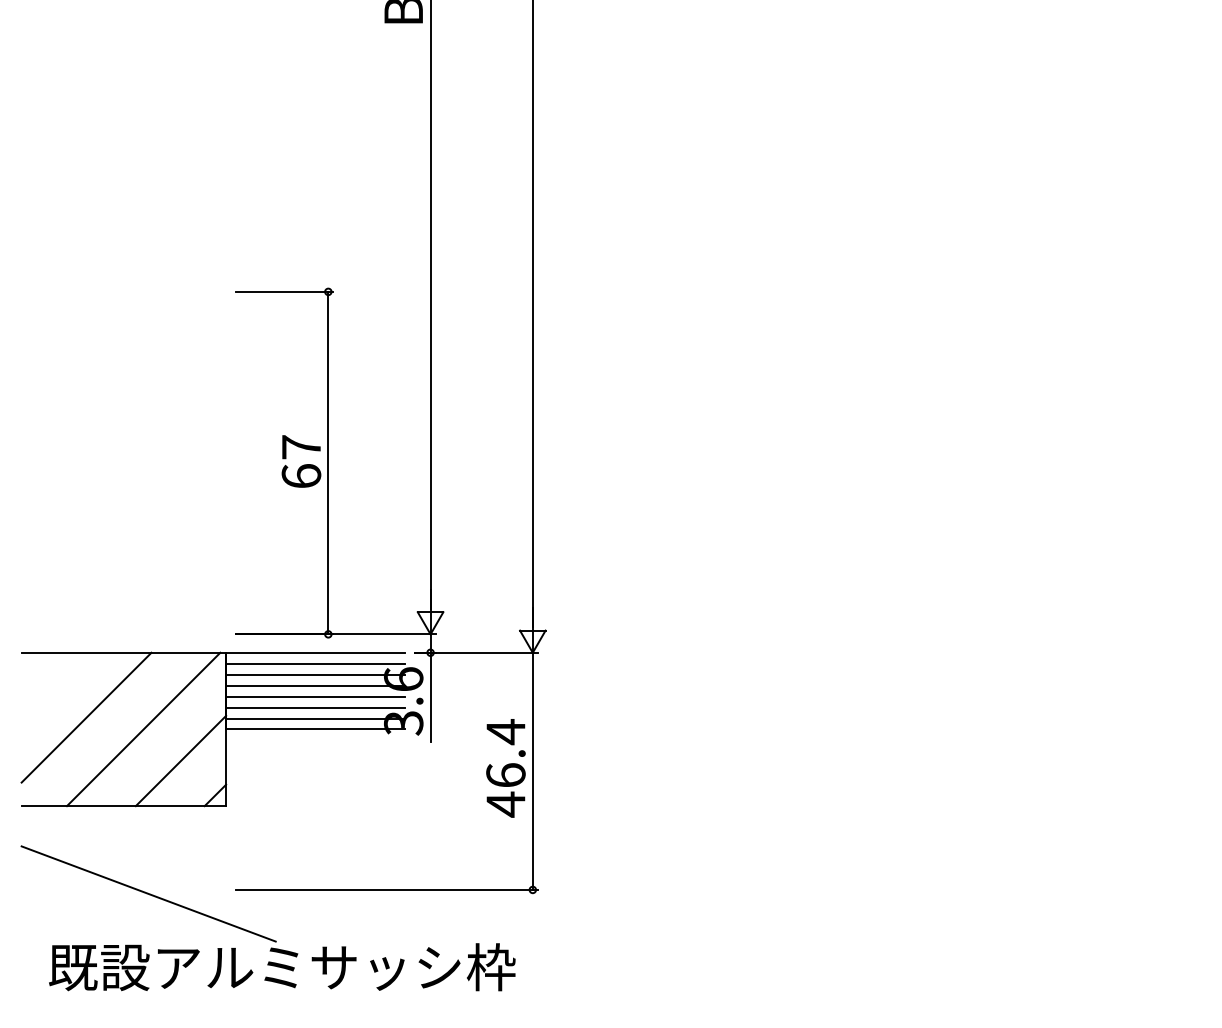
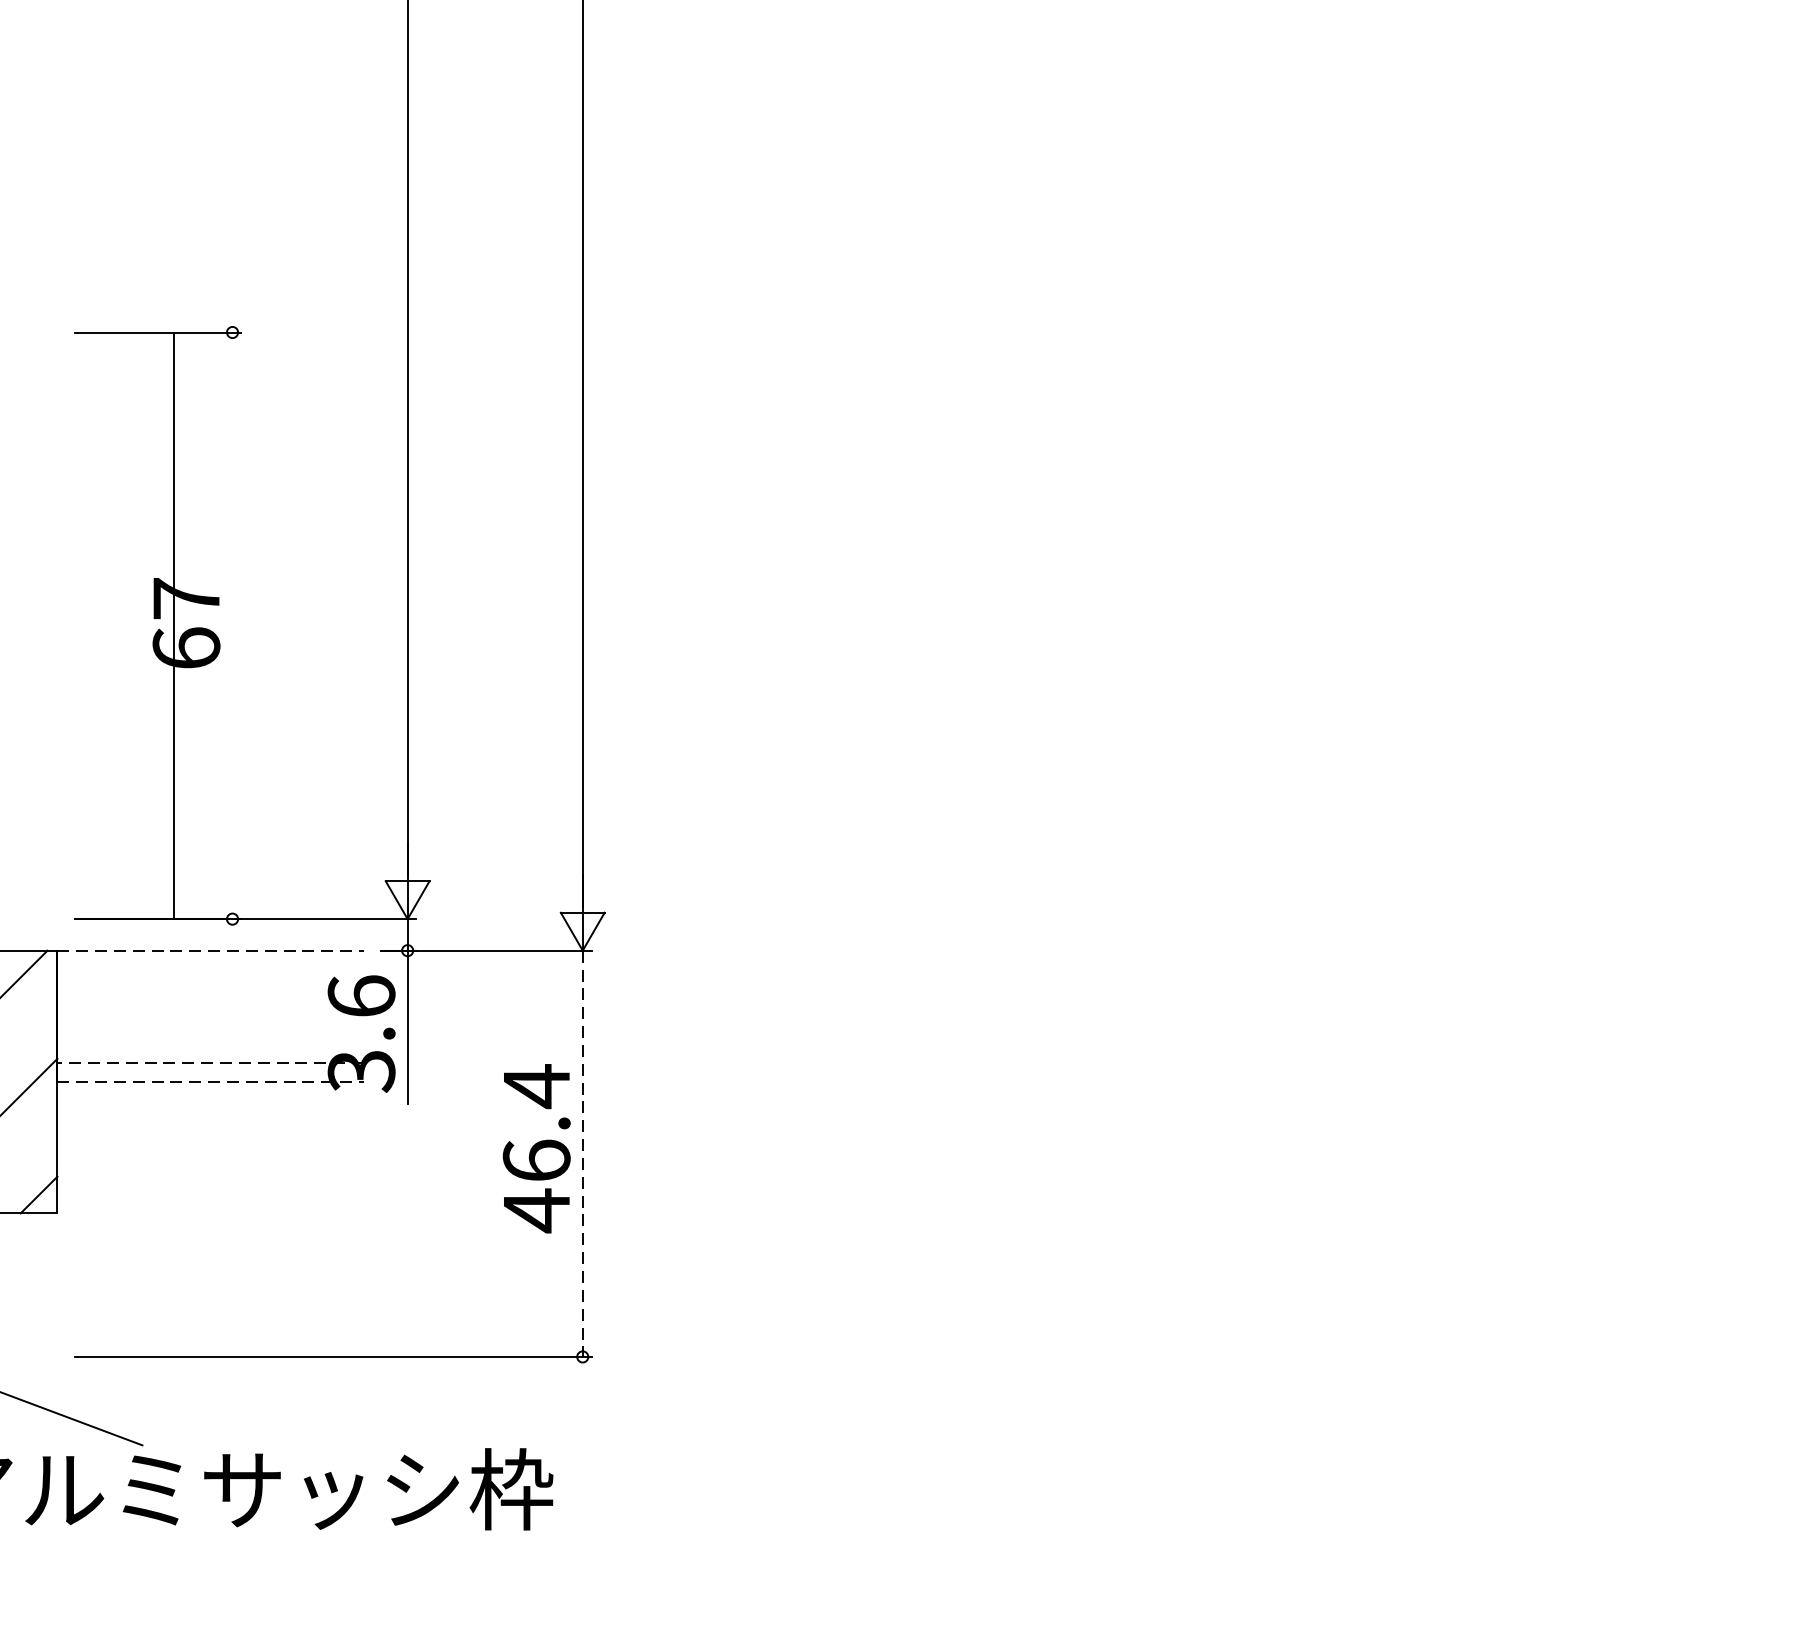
line: (328, 462) -> (174, 624), moved
line: (316, 652) -> (212, 950), solid -> dashed
line: (315, 663) -> (210, 969), removed
line: (315, 674) -> (210, 987), removed
line: (315, 685) -> (210, 1006), removed
line: (315, 696) -> (210, 1025), removed
line: (315, 707) -> (210, 1044), removed
line: (315, 718) -> (210, 1063), solid -> dashed
line: (316, 729) -> (212, 1082), solid -> dashed
line: (532, 771) -> (582, 1154), solid -> dashed

